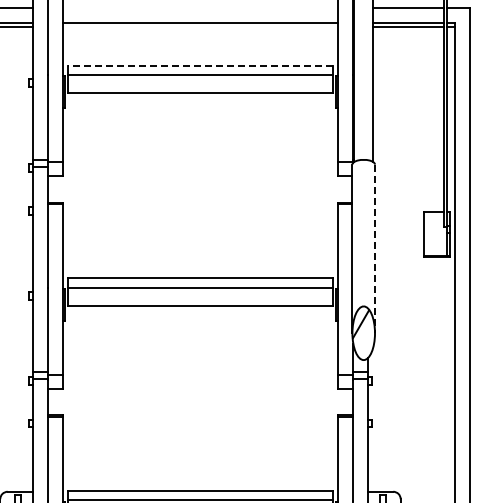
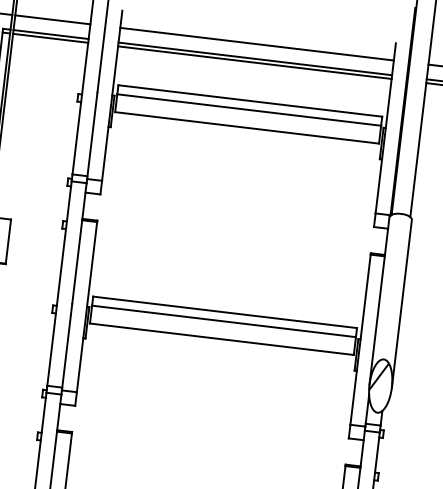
line: (200, 8) -> (257, 44), added
line: (200, 27) -> (254, 63), added
line: (200, 65) -> (250, 100), dashed -> solid
line: (375, 249) -> (402, 304), dashed -> solid

